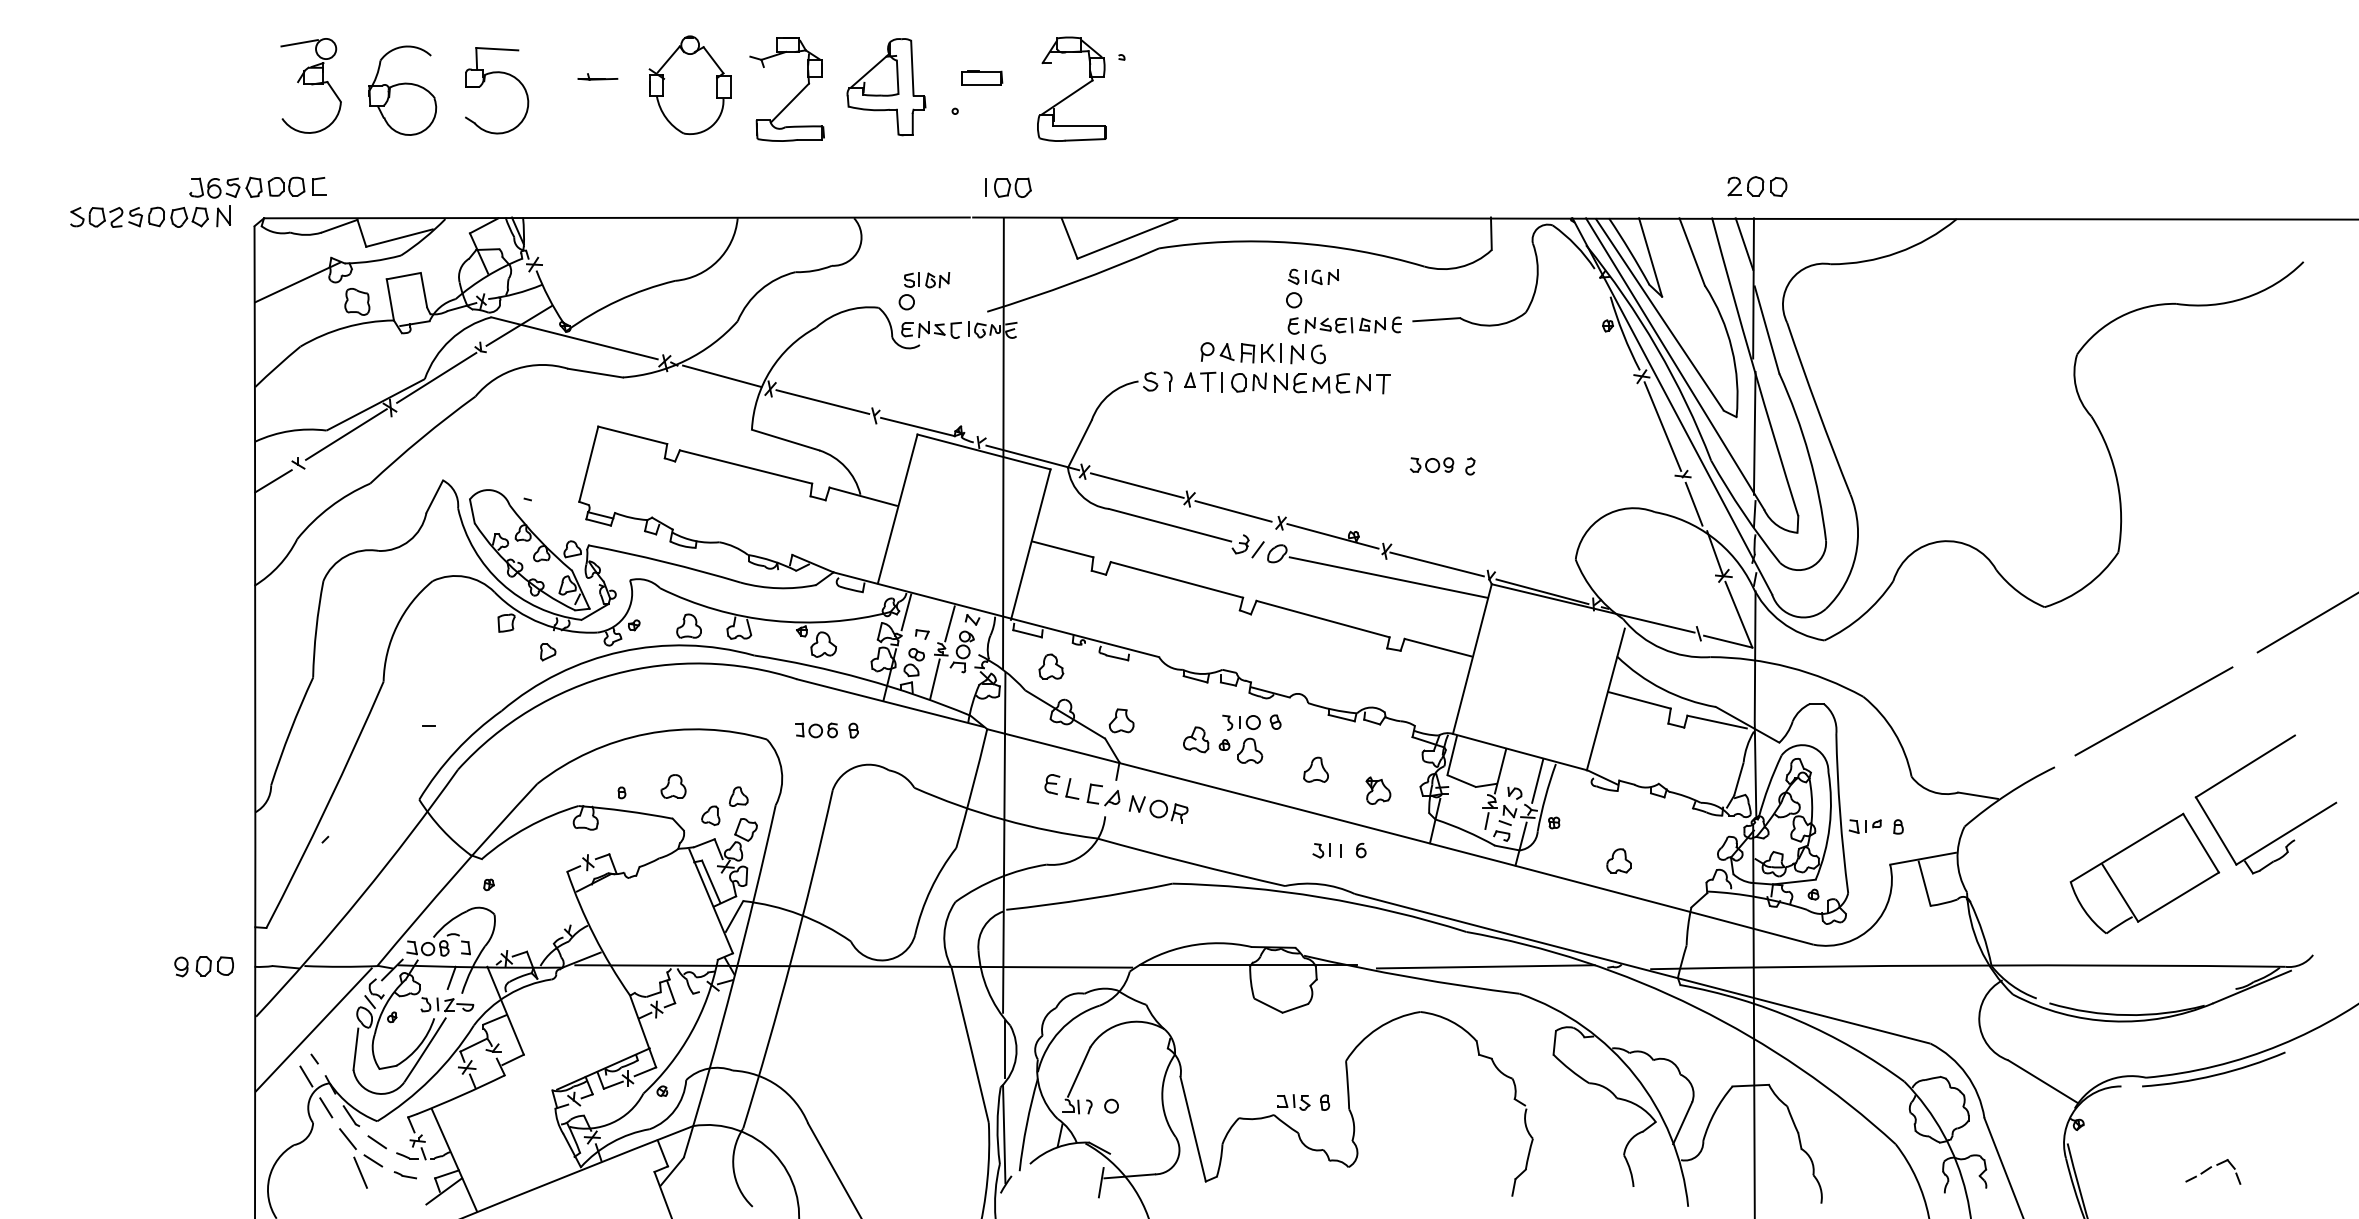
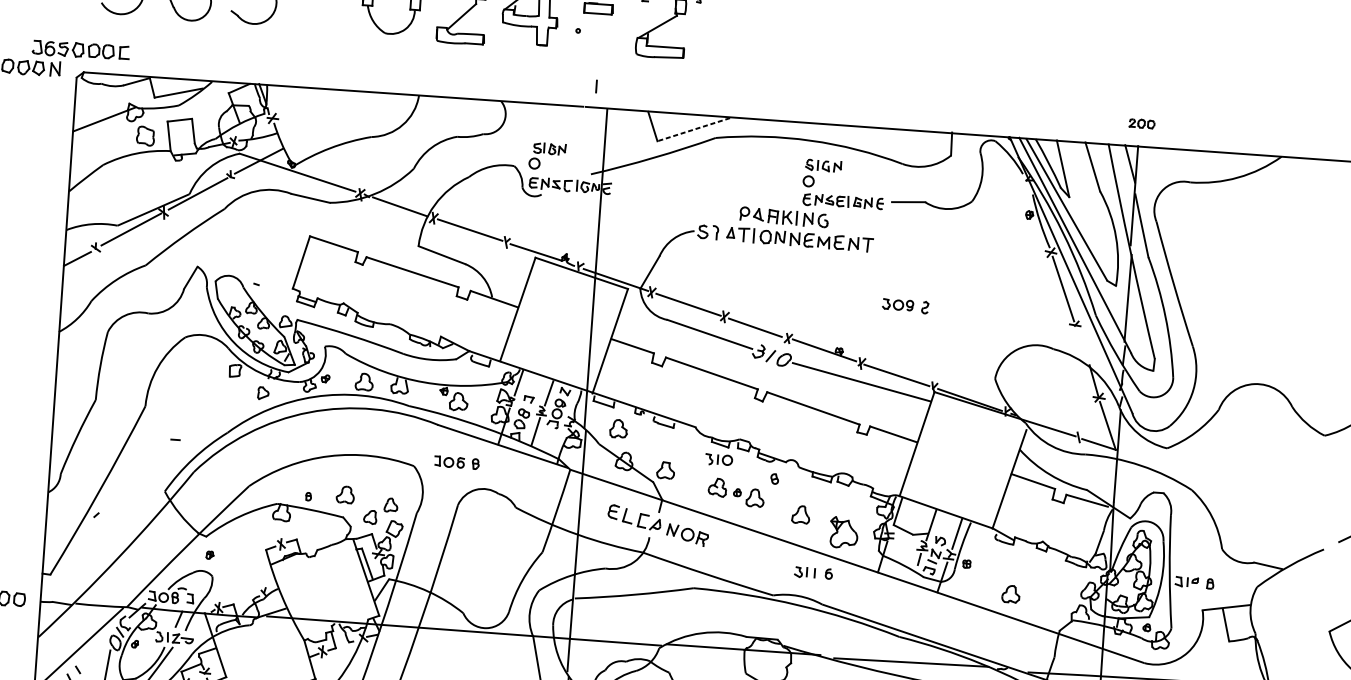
part: (1757, 186) -> (1142, 123), size x0.6
part: (1012, 187) -> (614, 87), removed
line: (1127, 238) -> (693, 129), solid -> dashed
line: (1693, 503) -> (1081, 344), removed
part: (1241, 722) -> (719, 459), moved
part: (1378, 790) -> (844, 532), size x1.6

